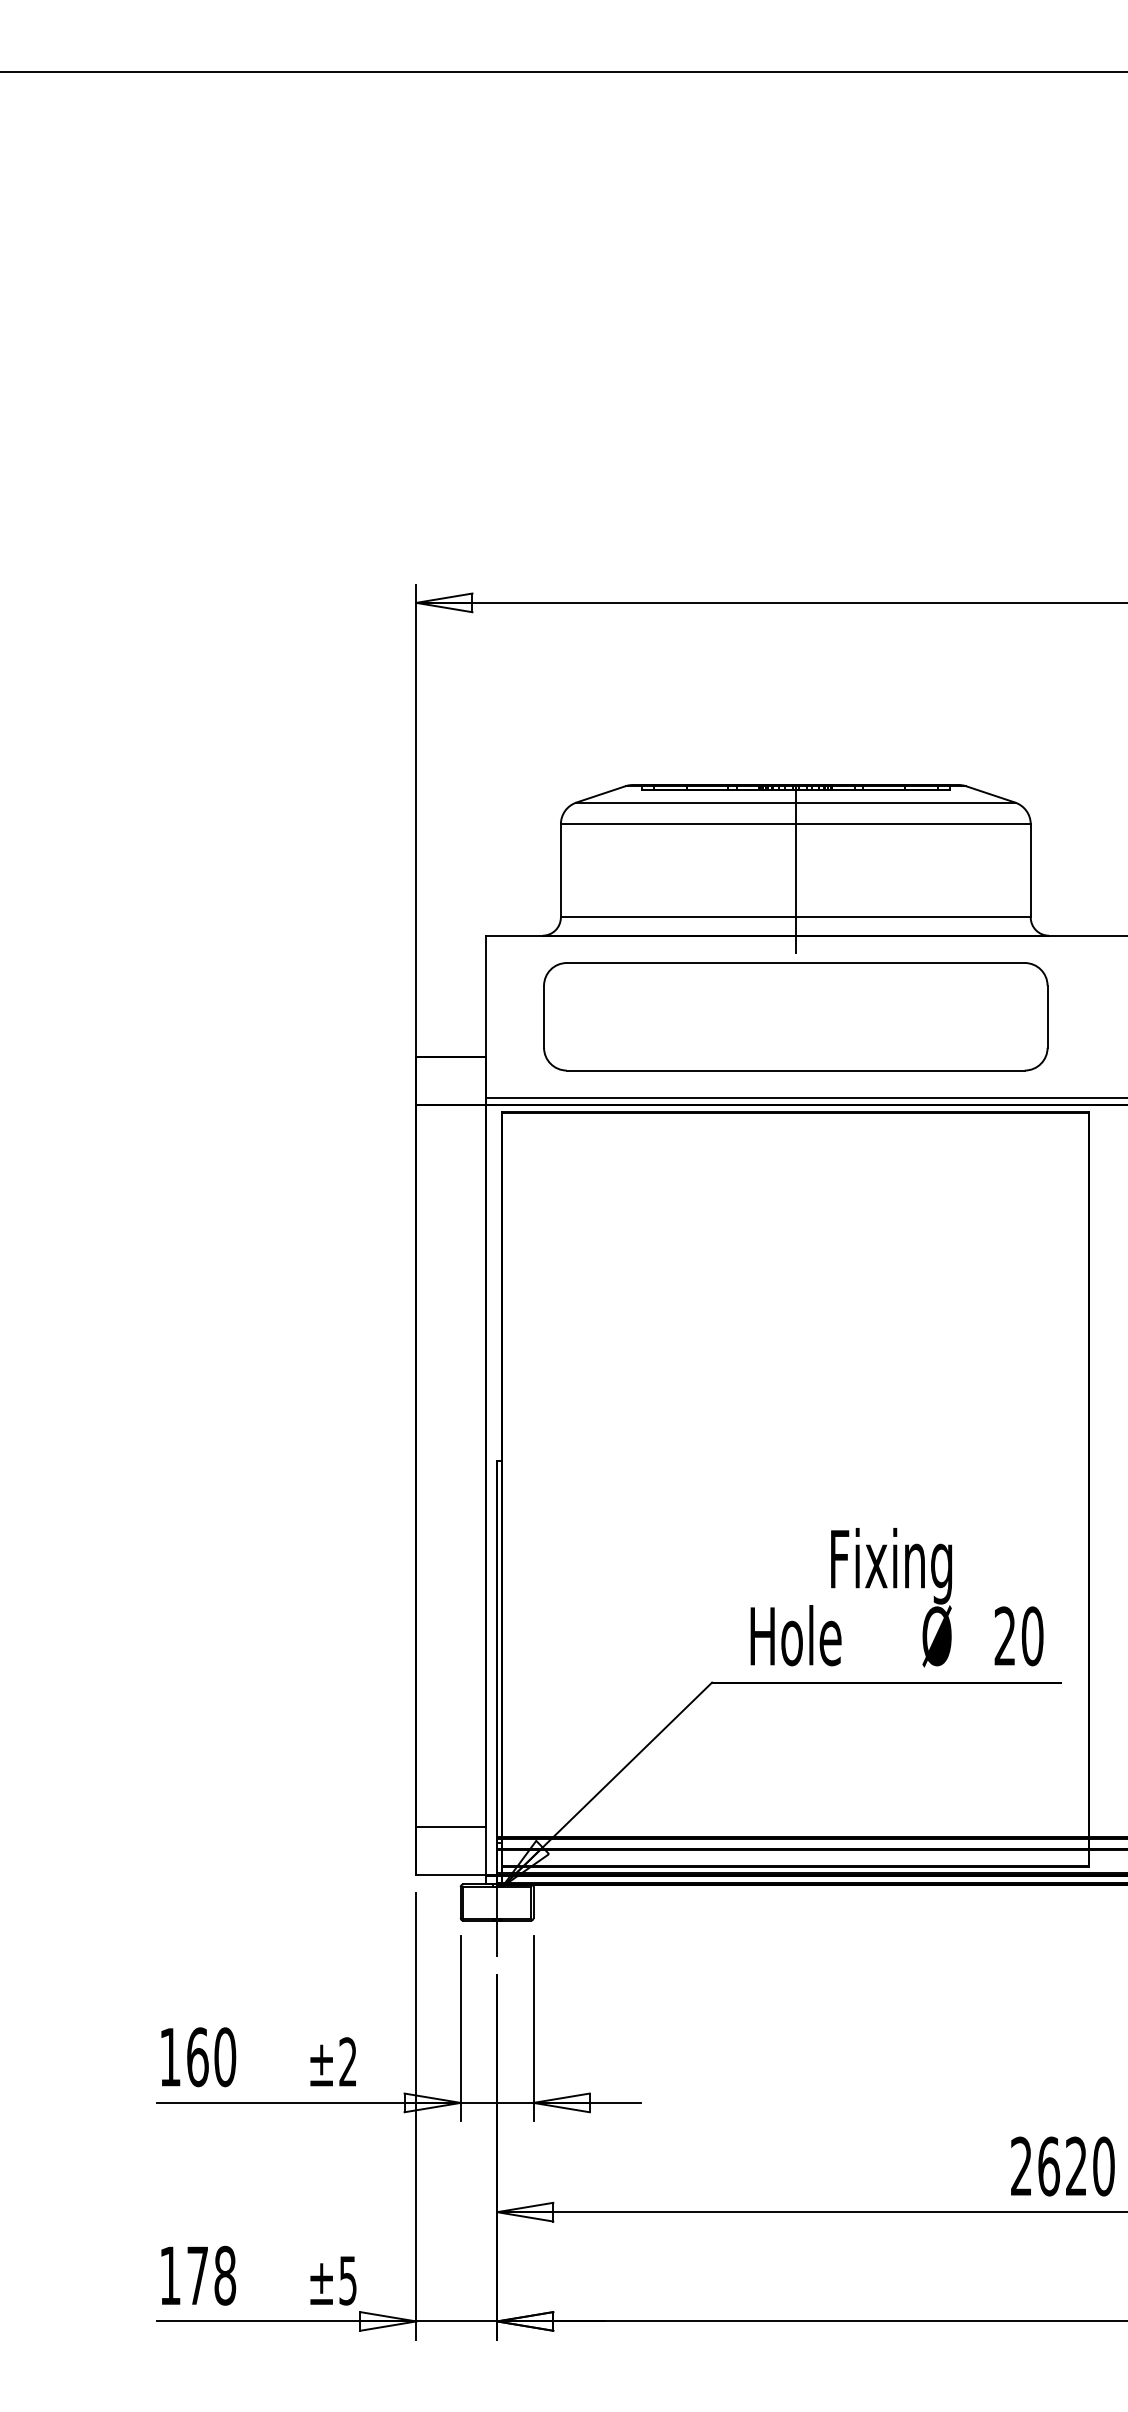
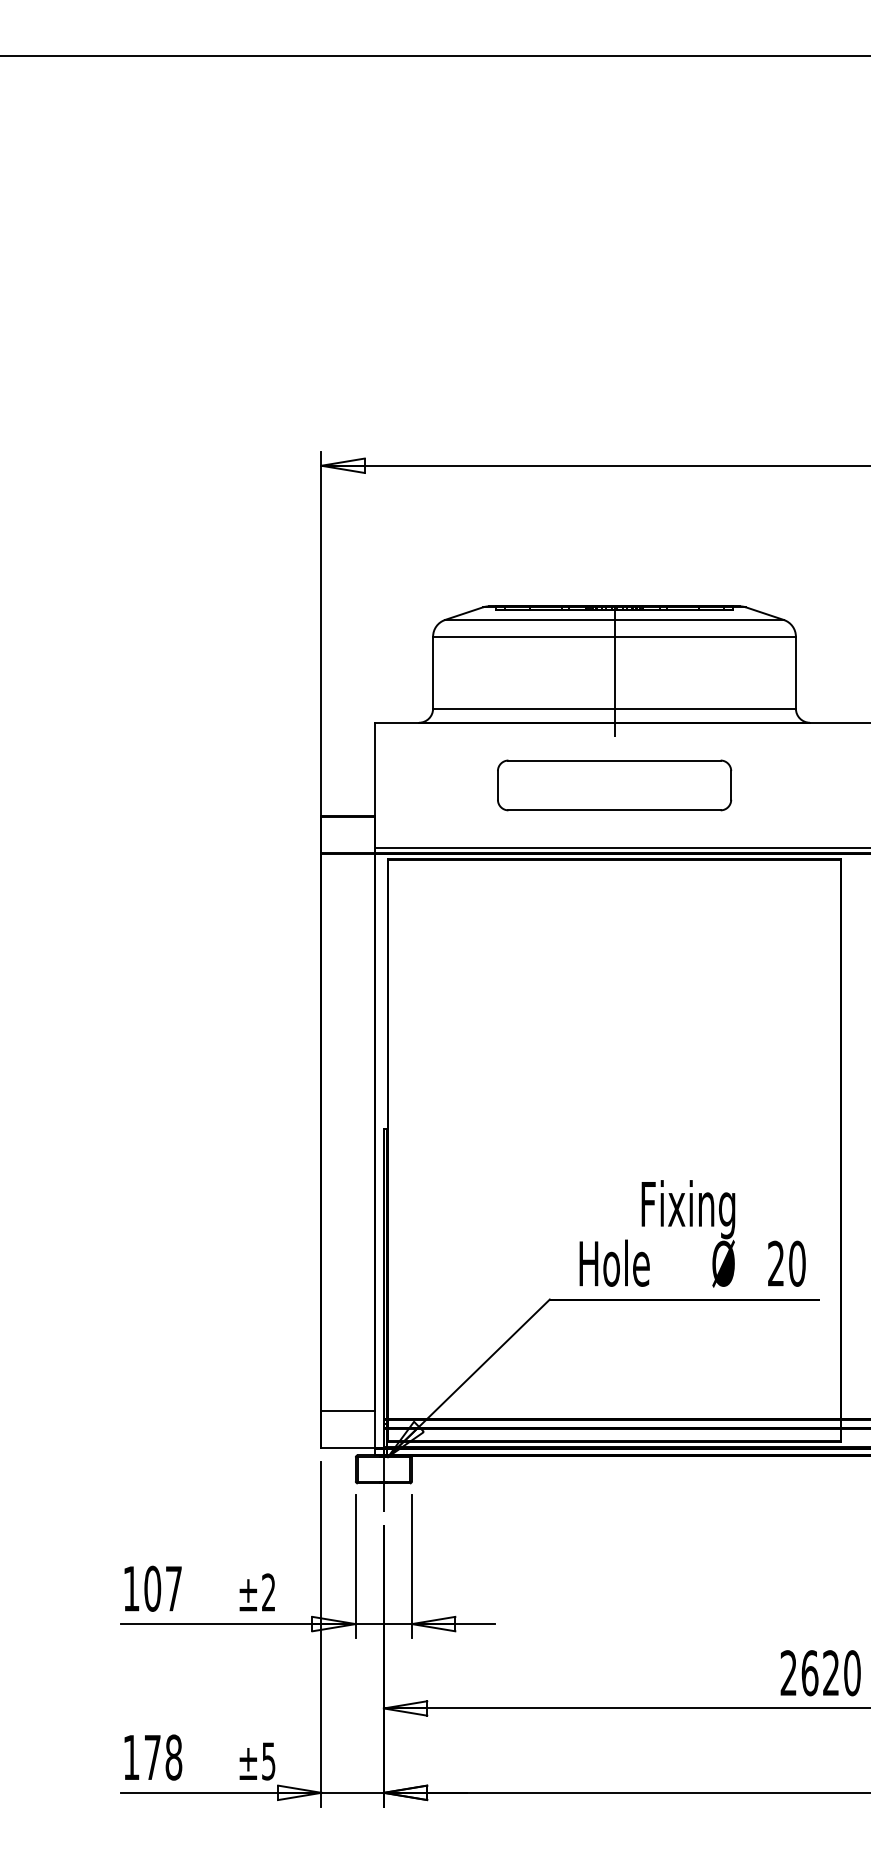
part: (795, 1016) -> (614, 785), size x0.6
text: (211, 2057) -> (163, 1589), 160 -> 107

